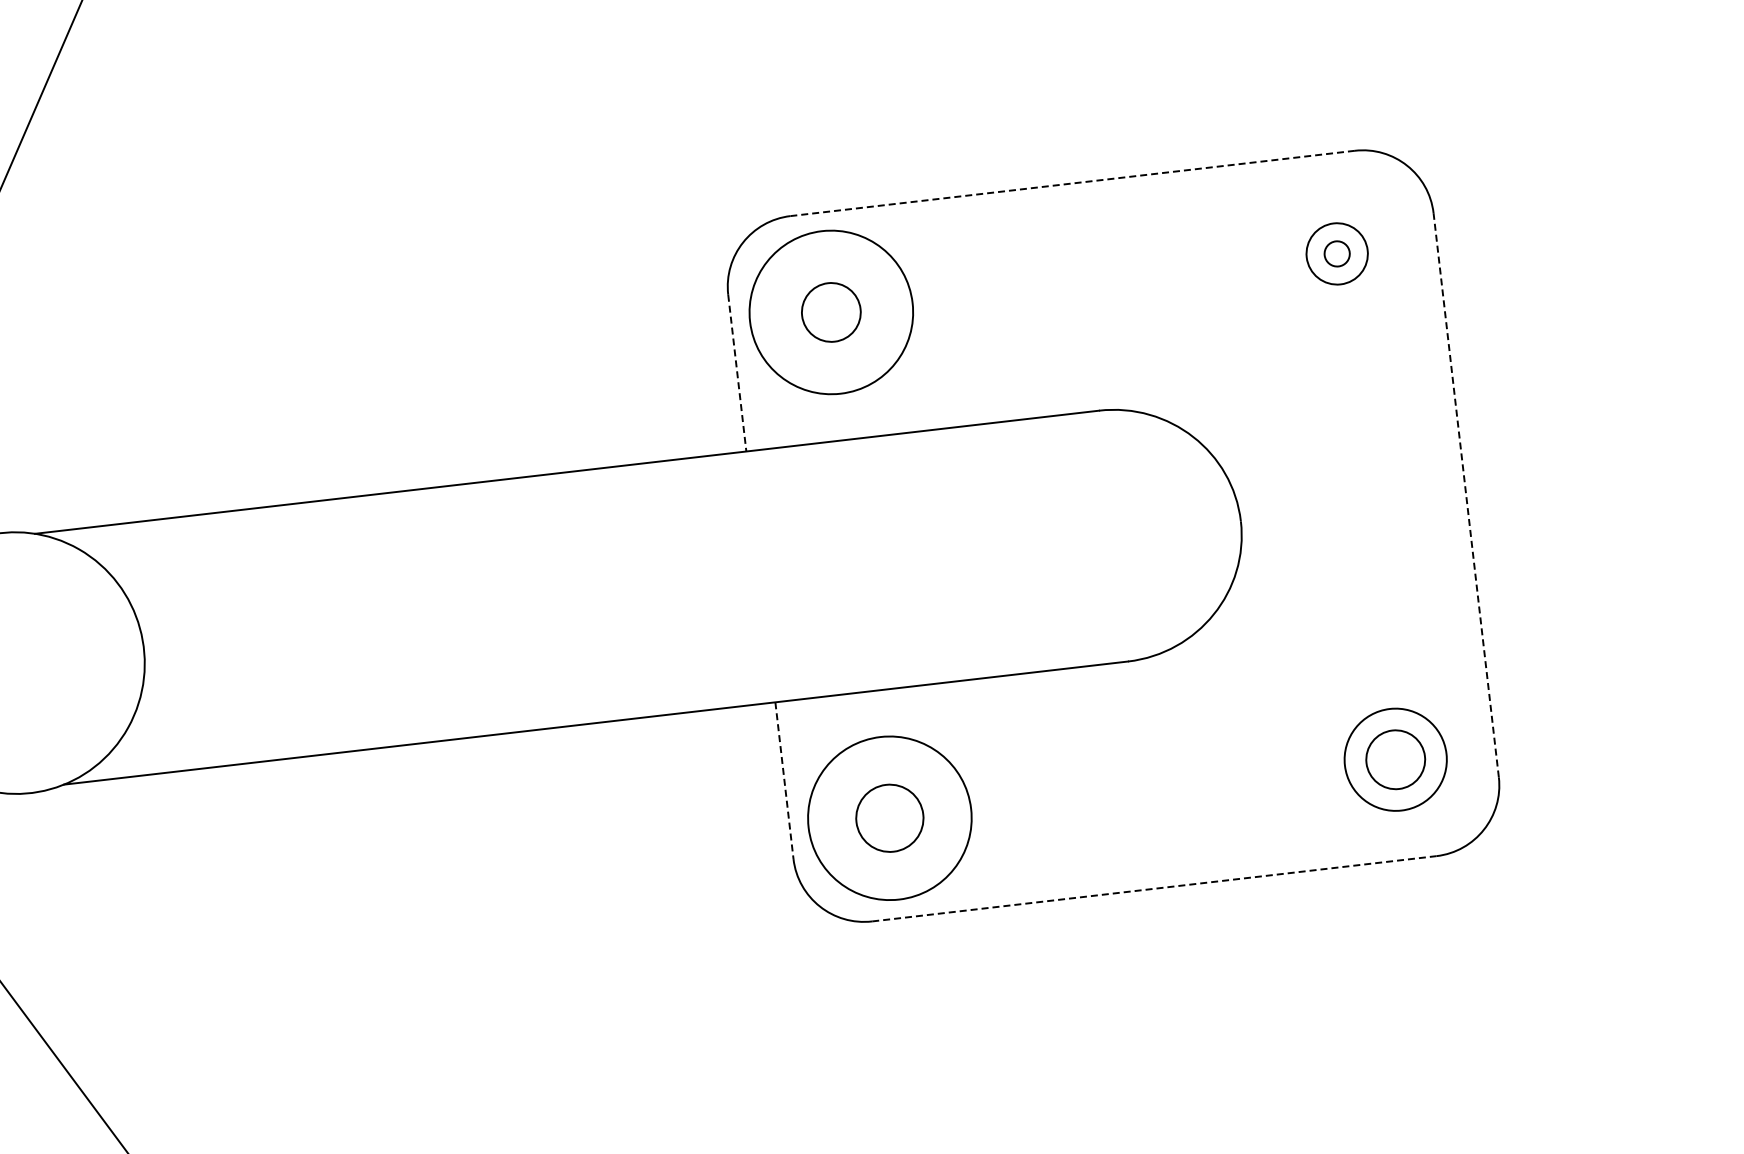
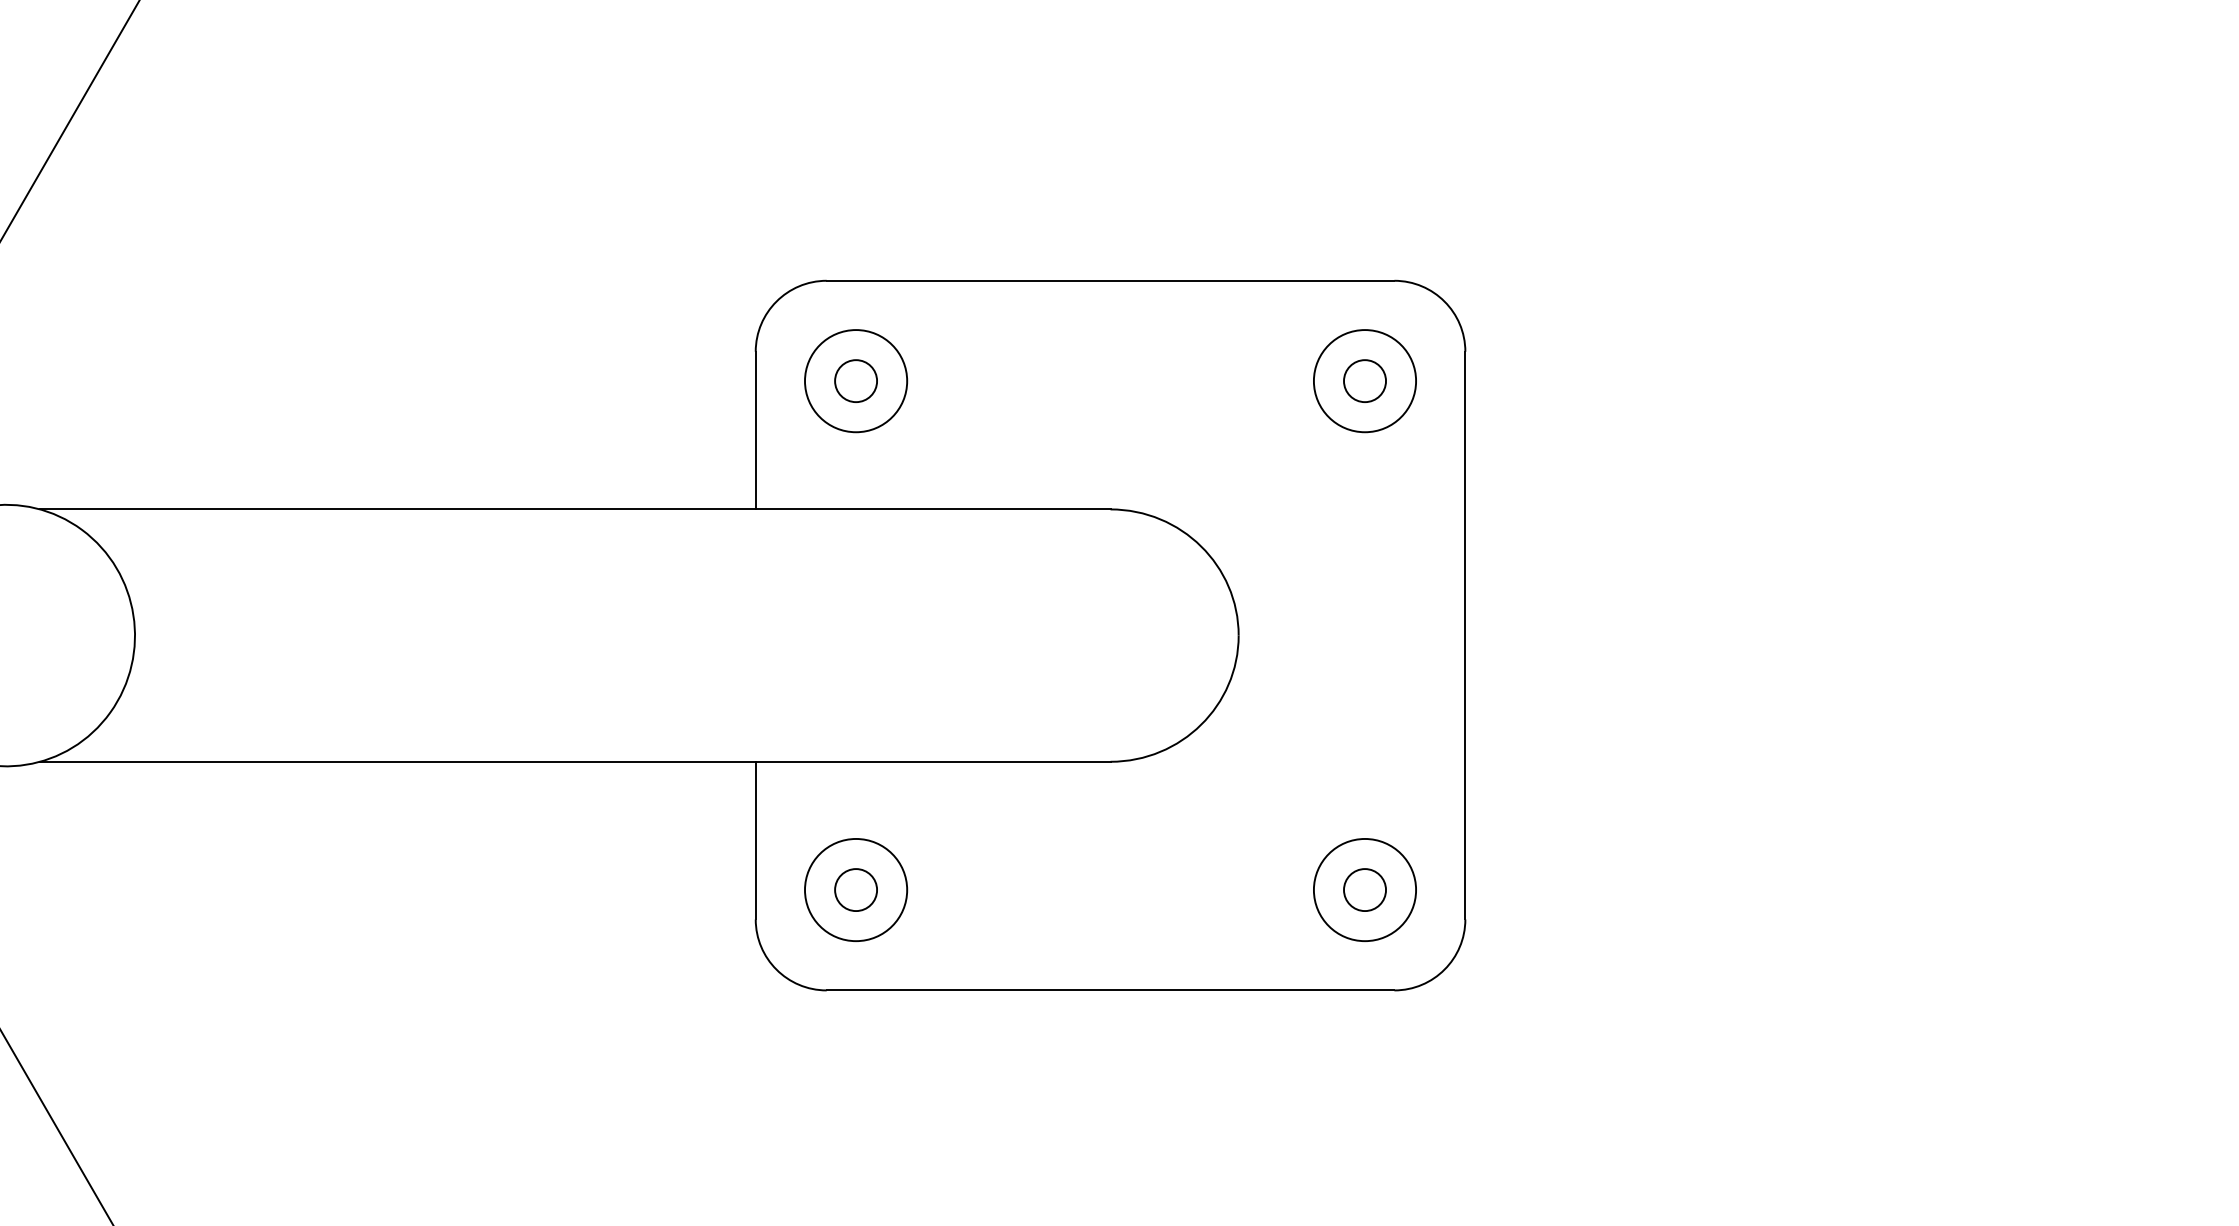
line: (1072, 183) -> (1110, 280), dashed -> solid
circle: (1336, 254) -> (1364, 381), size x1.67
circle: (1337, 254) -> (1365, 381), size x1.67
circle: (831, 312) -> (856, 381), size x0.62
circle: (831, 312) -> (856, 381), size x0.71
line: (737, 373) -> (755, 430), dashed -> solid
line: (1466, 495) -> (1465, 635), dashed -> solid
circle: (1396, 760) -> (1365, 890), size x0.71
line: (784, 780) -> (755, 840), dashed -> solid
circle: (890, 817) -> (856, 889), size x0.62
circle: (890, 818) -> (856, 890), size x0.62
line: (1154, 888) -> (1110, 990), dashed -> solid

